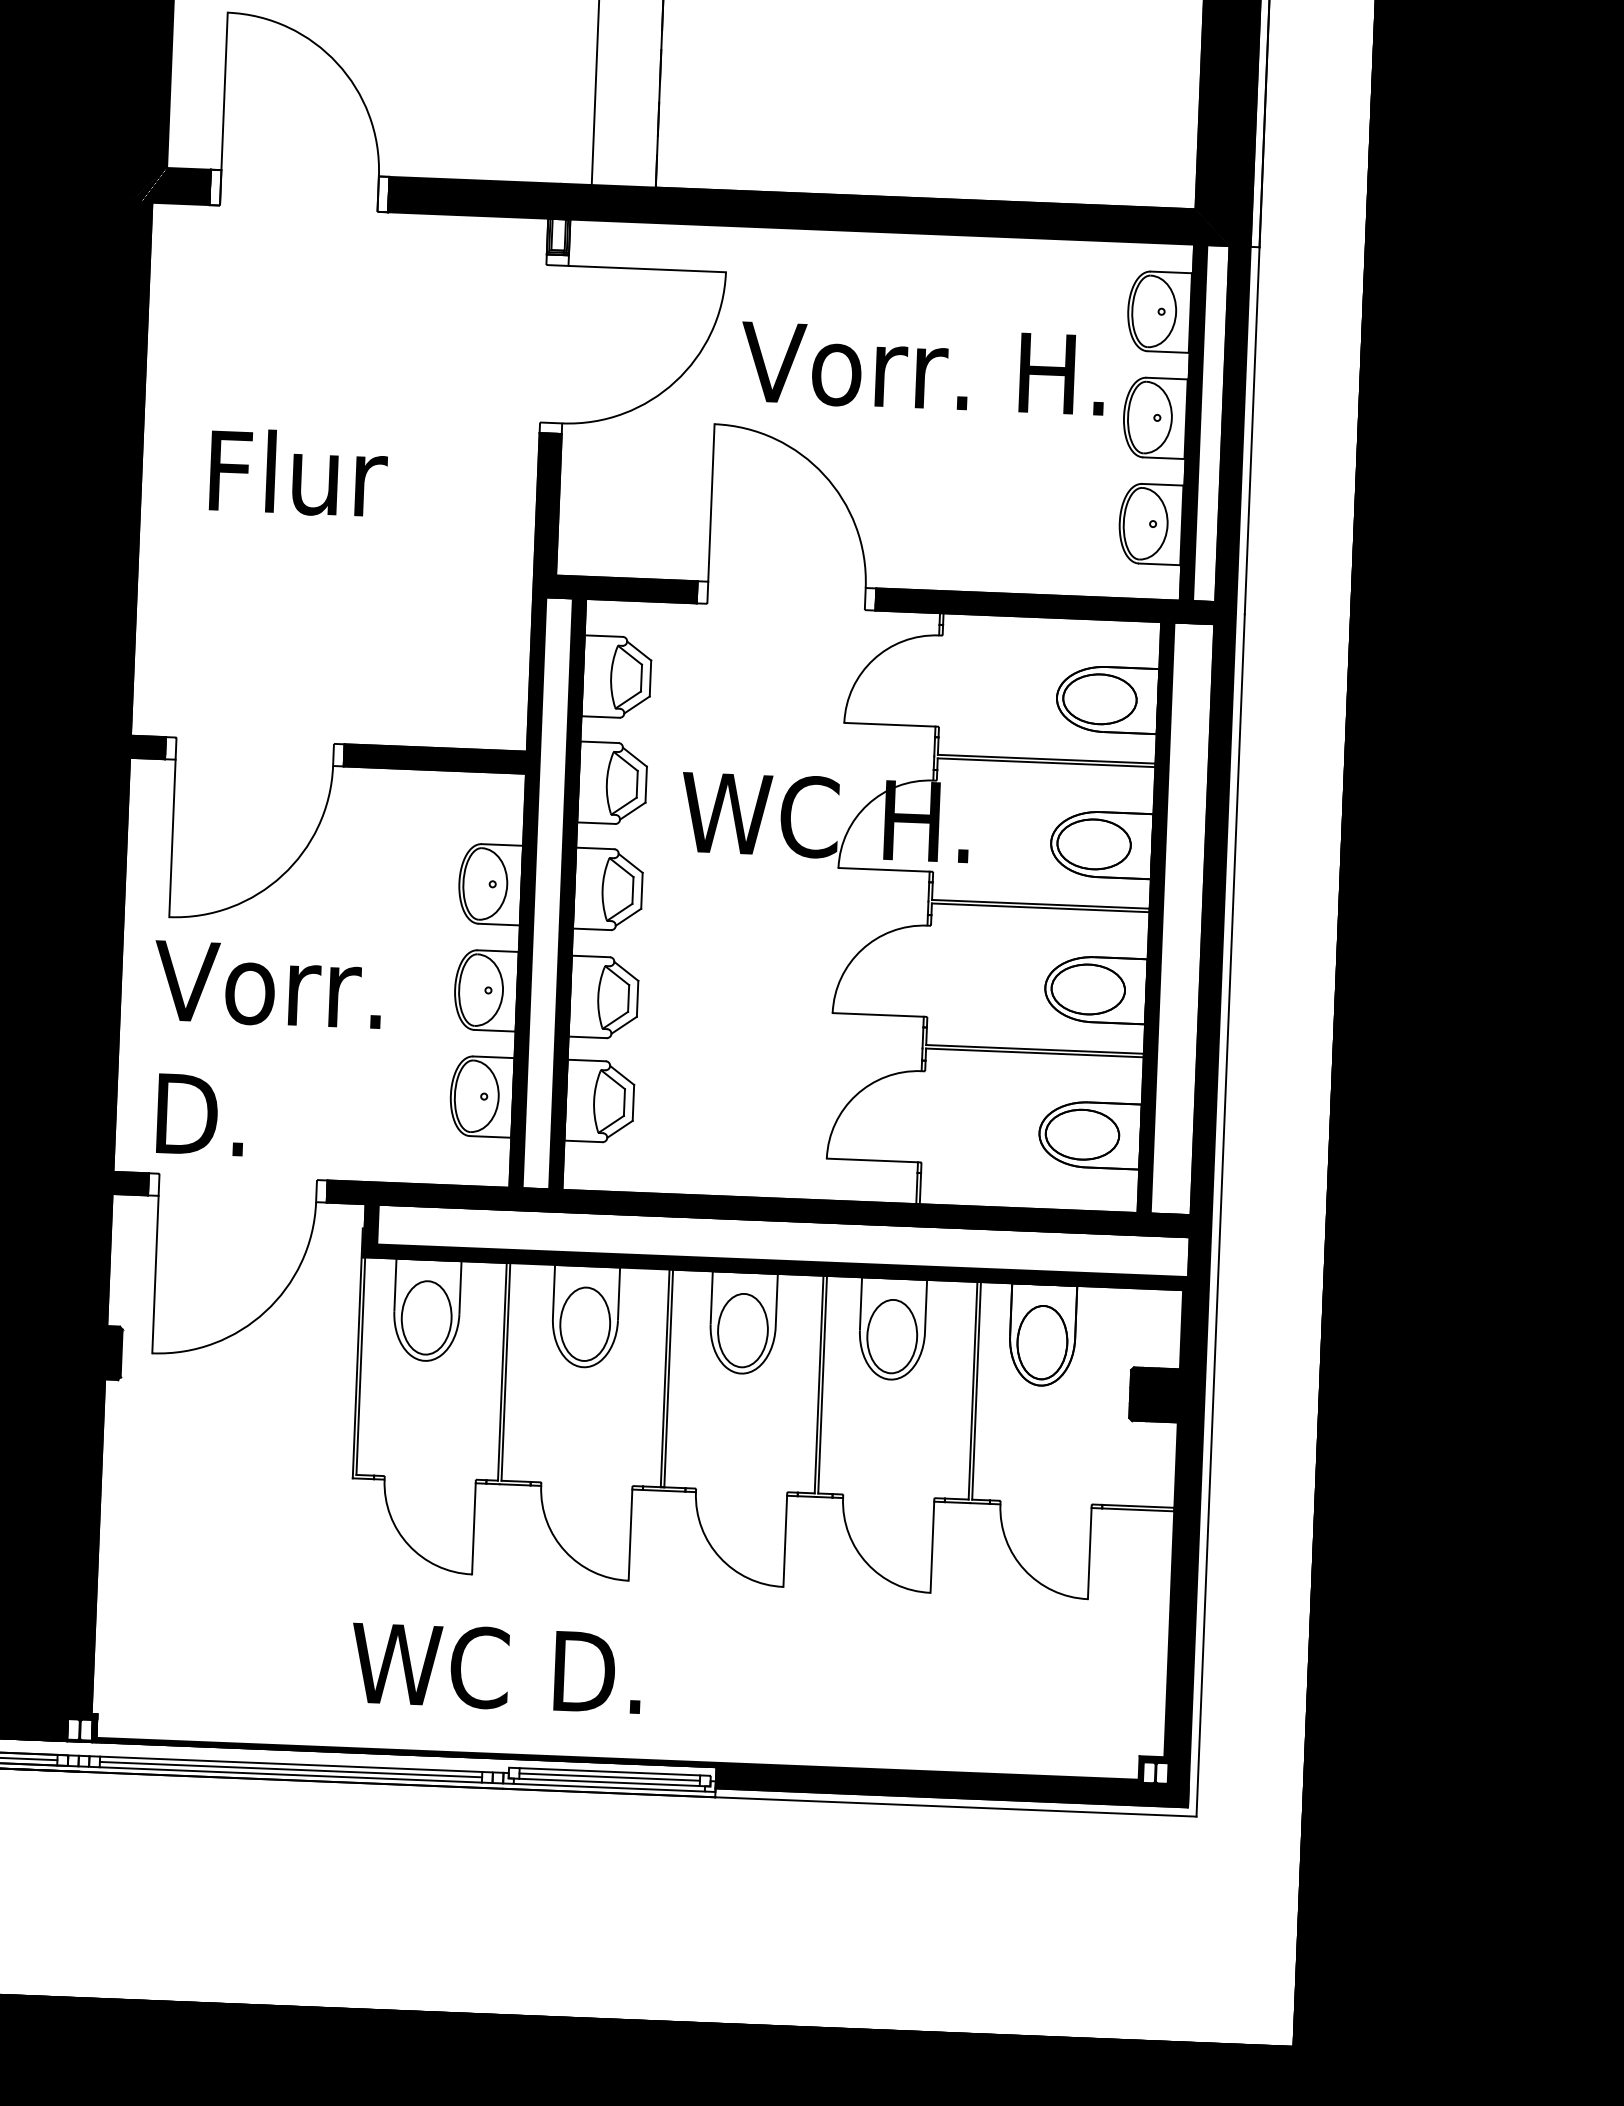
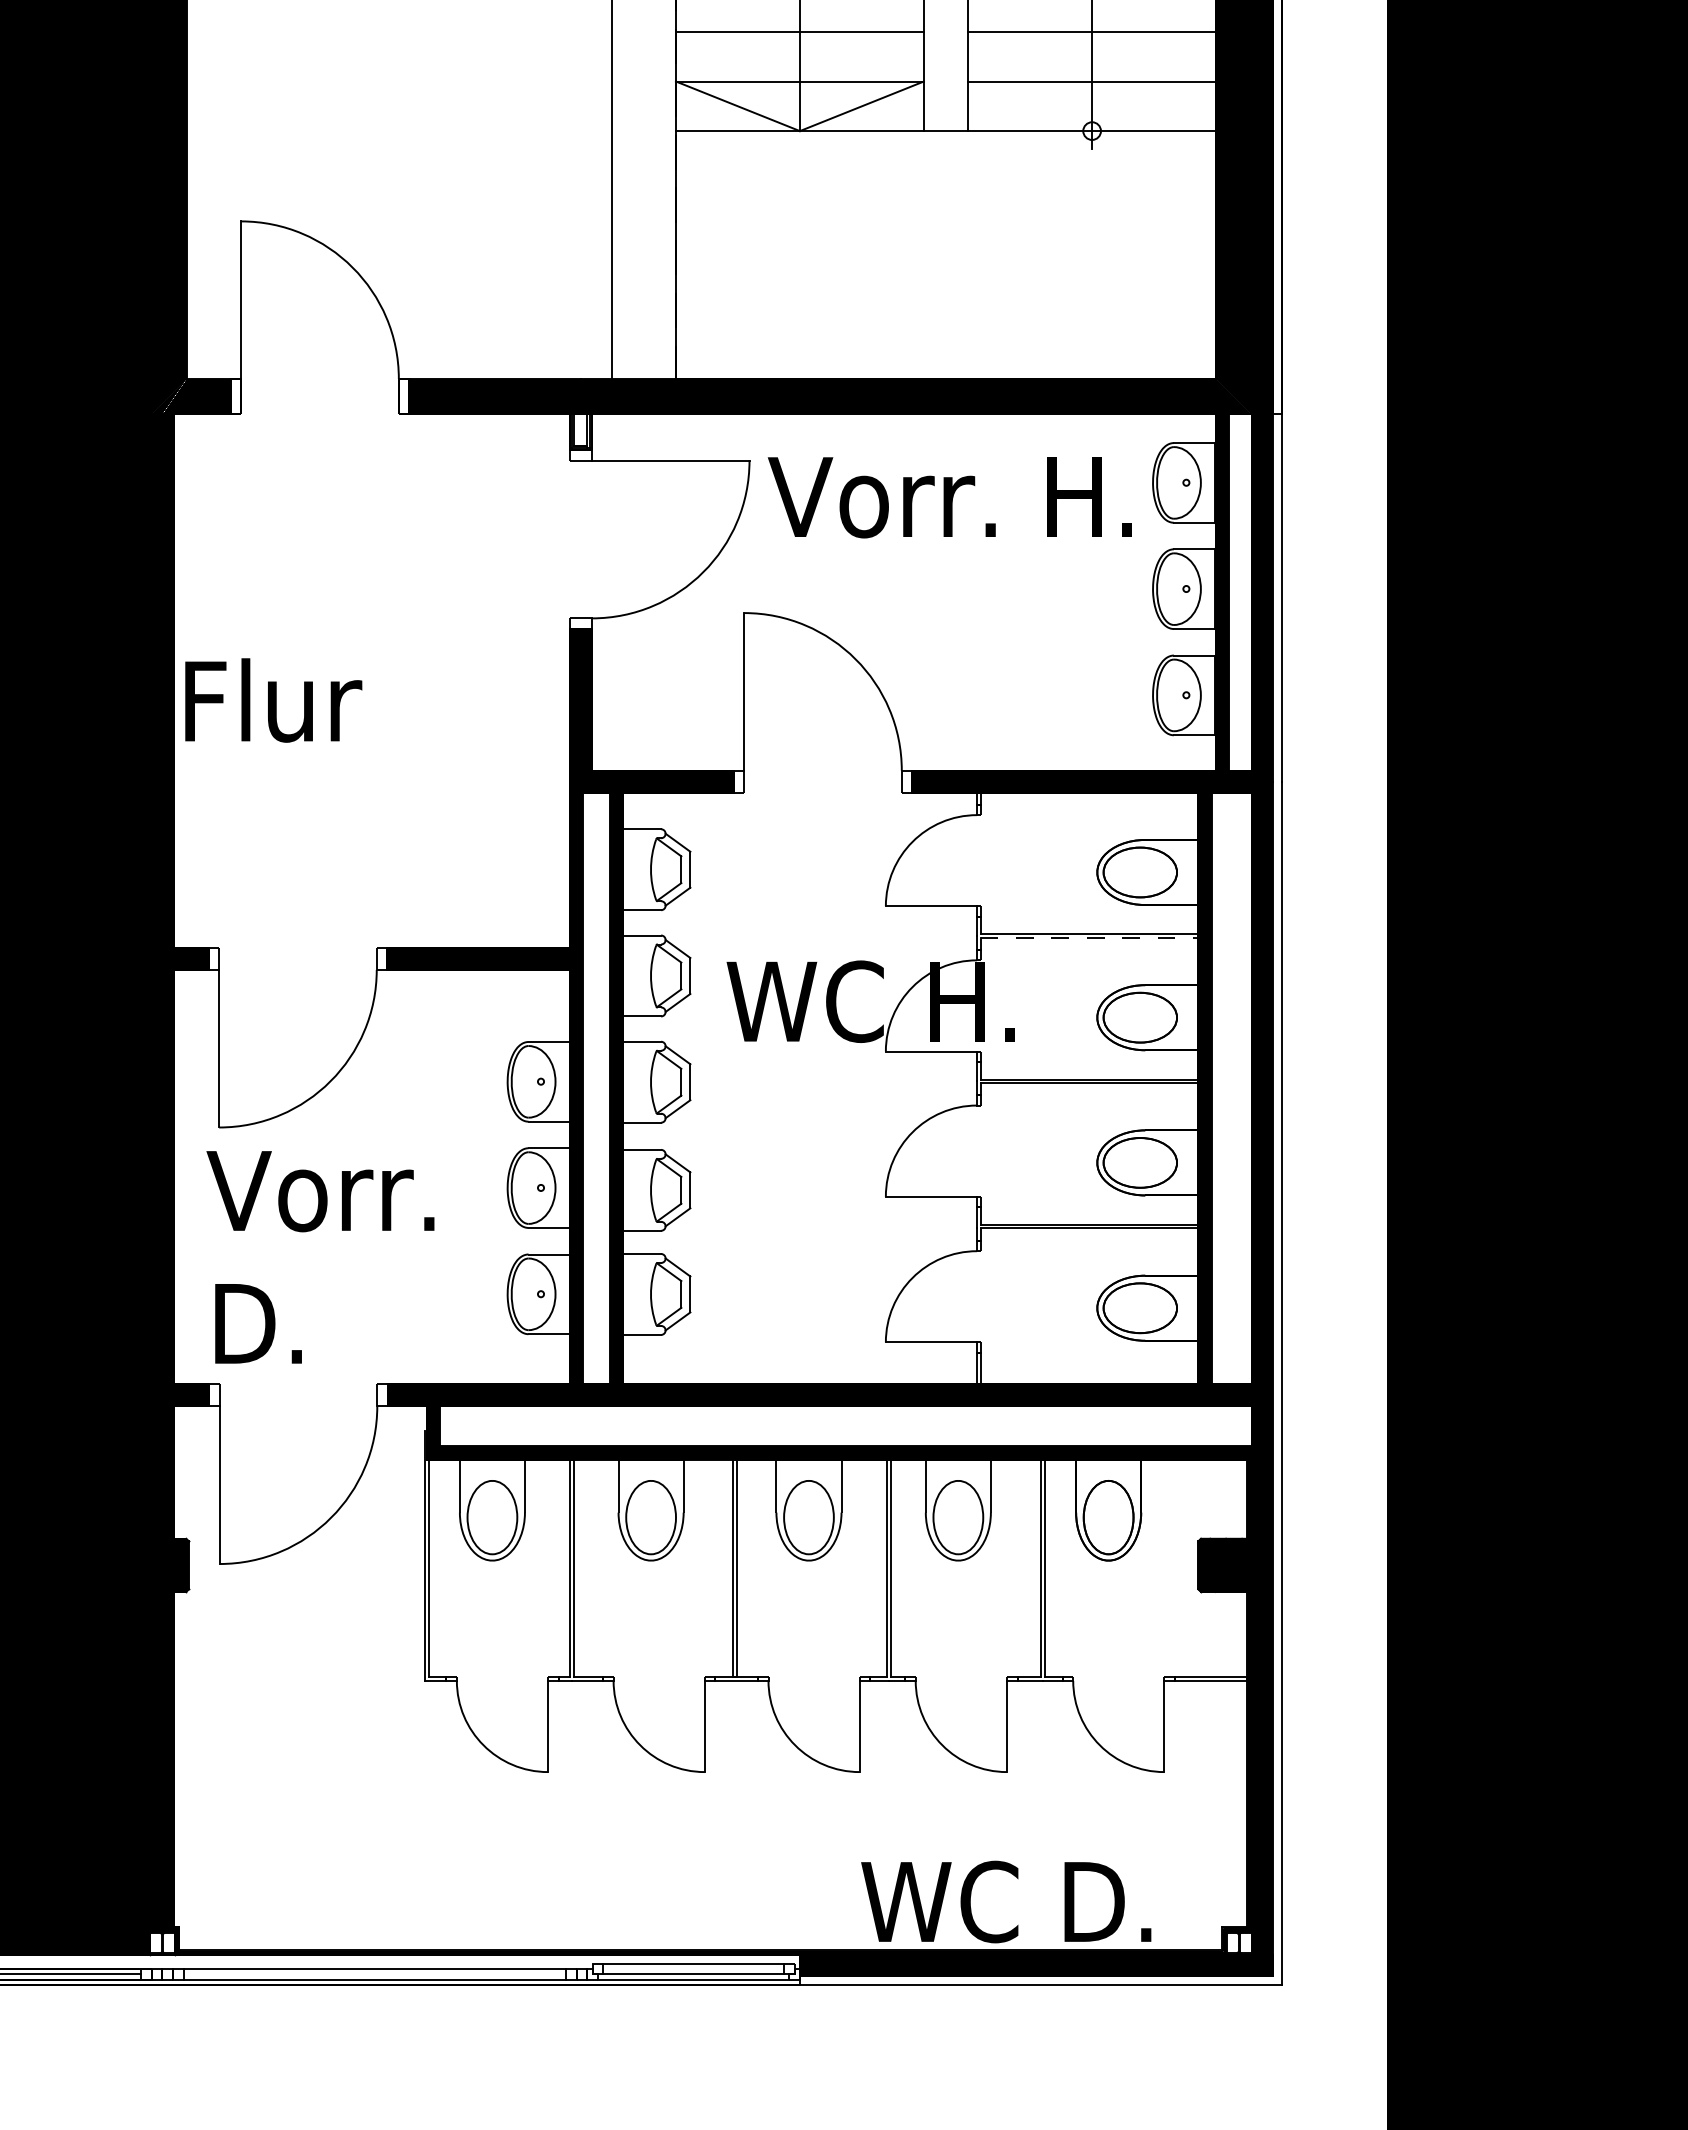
text: (922, 368) -> (949, 497), moved
text: (298, 472) -> (273, 700), moved
line: (1046, 763) -> (1089, 938), solid -> dashed
text: (496, 1667) -> (1006, 1901), moved
line: (290, 1769) -> (374, 1974), removed
line: (609, 1777) -> (693, 1969), removed

